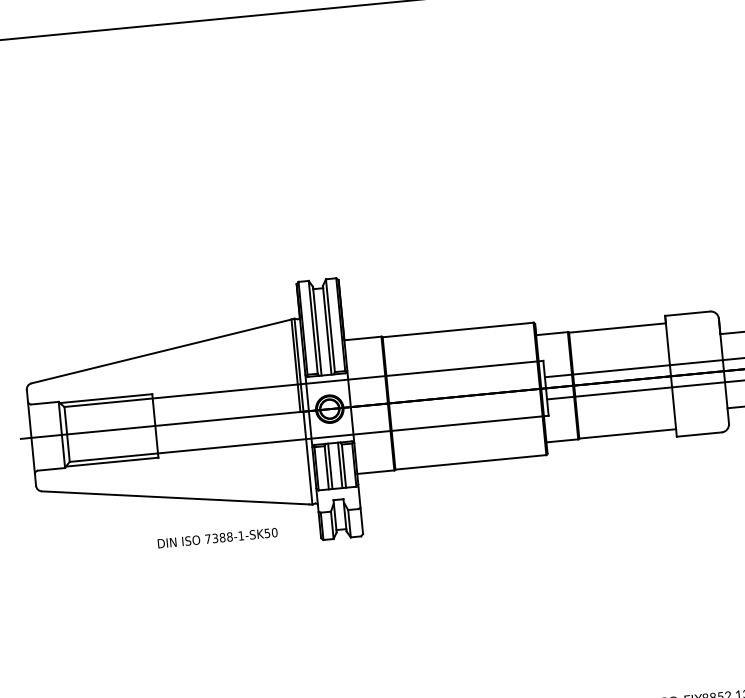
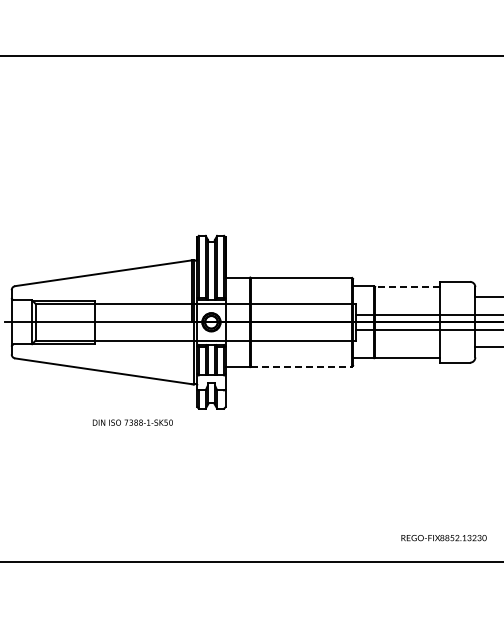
line: (617, 327) -> (407, 286), solid -> dashed
line: (470, 462) -> (301, 366), solid -> dashed
text: (217, 537) -> (132, 422), moved

